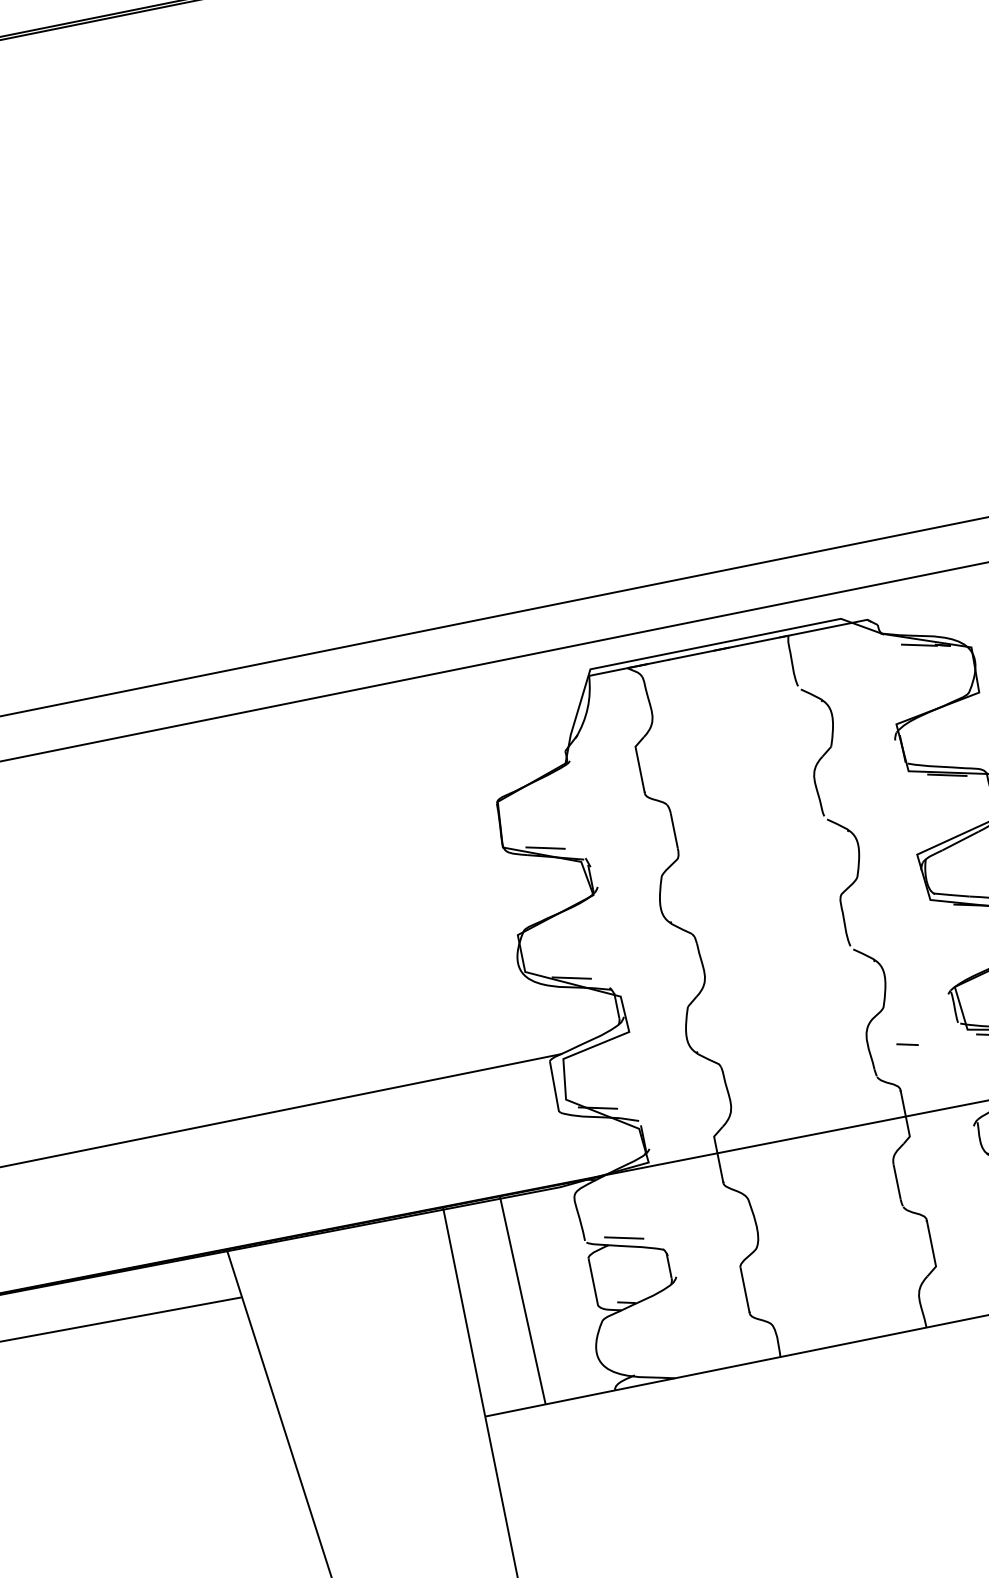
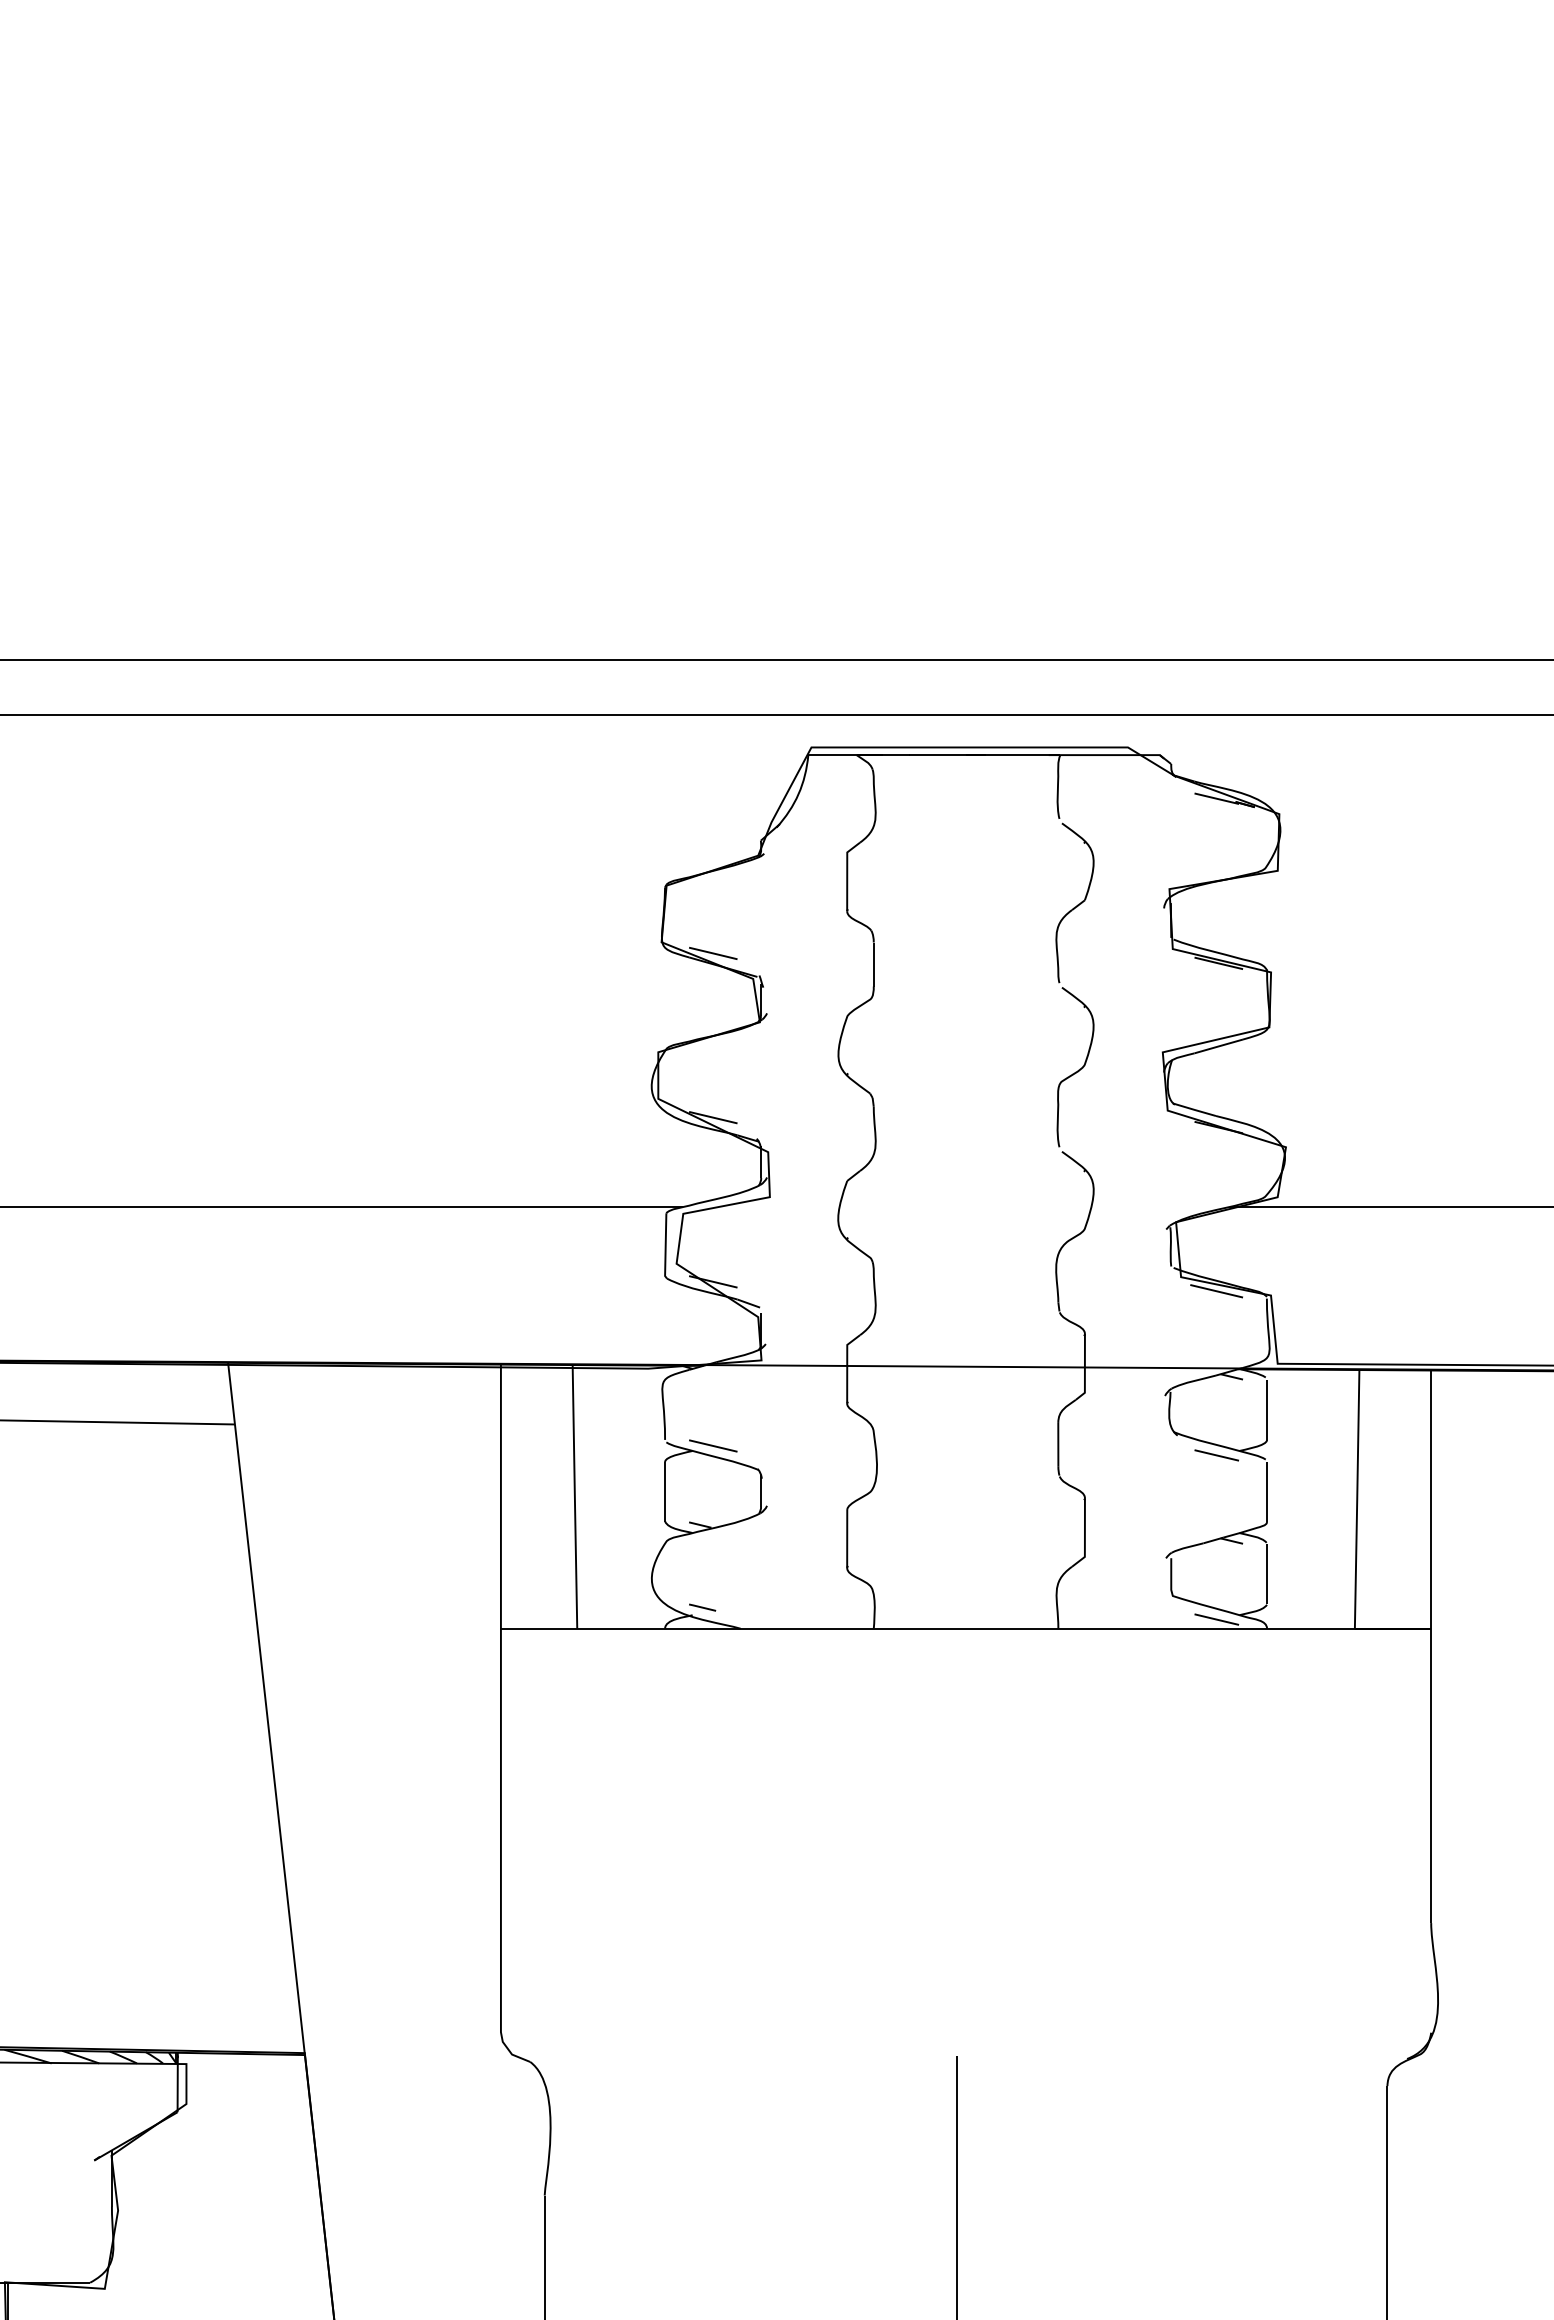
line: (907, 1044) -> (702, 1607), moved

